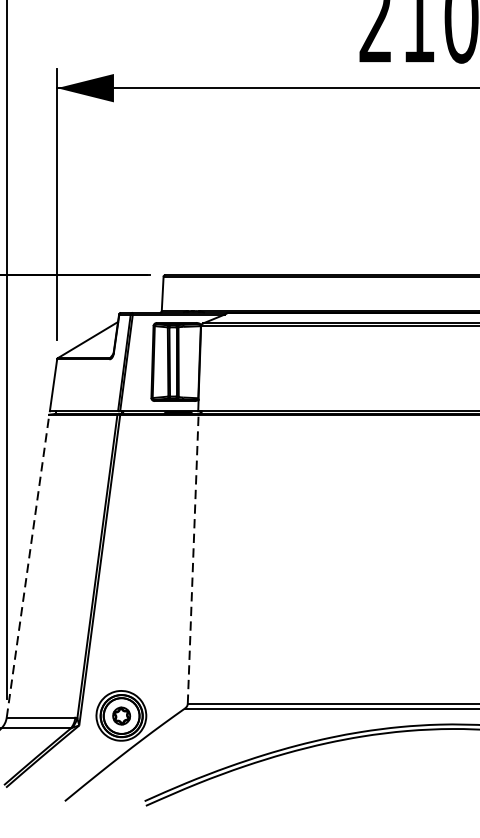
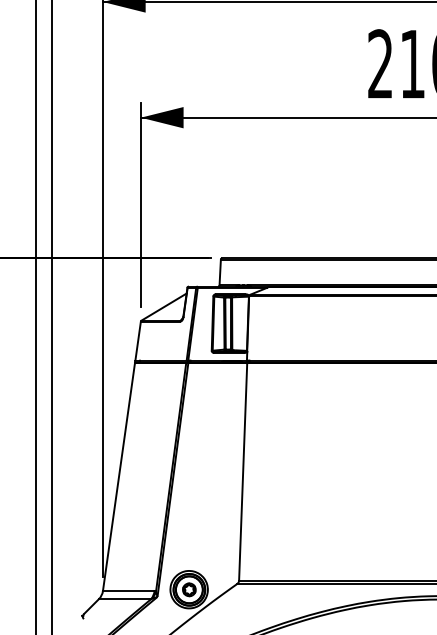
line: (193, 558) -> (243, 471), dashed -> solid
line: (28, 565) -> (119, 476), dashed -> solid

